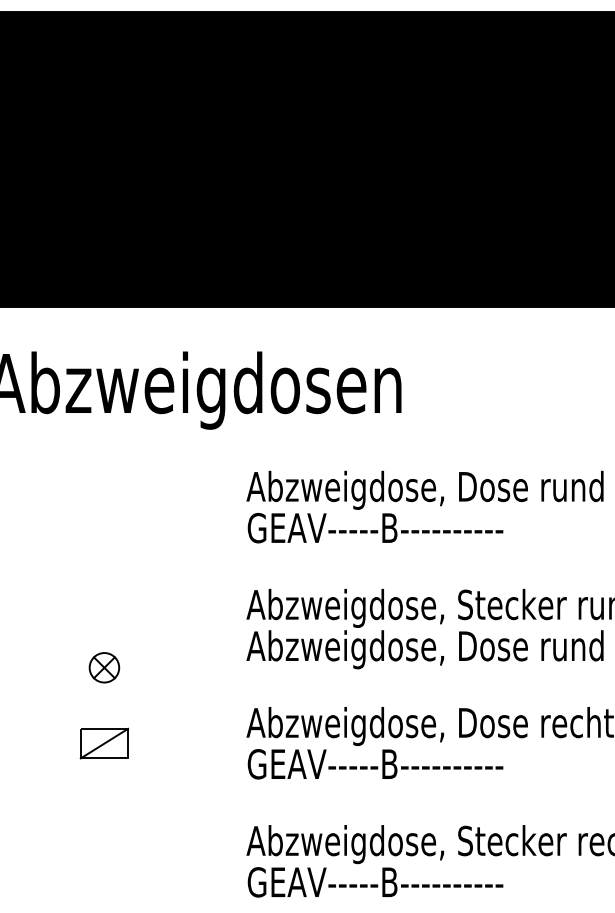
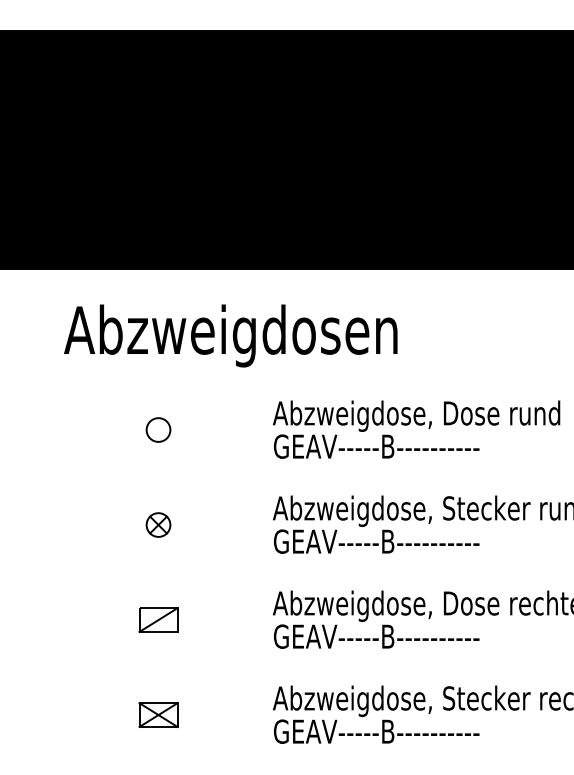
part: (104, 506) -> (158, 429), added
text: (425, 649) -> (416, 544), Abzweigdose, Dose rund -> GEAV-----B----------
part: (104, 667) -> (158, 524), moved
part: (104, 860) -> (158, 714), added

